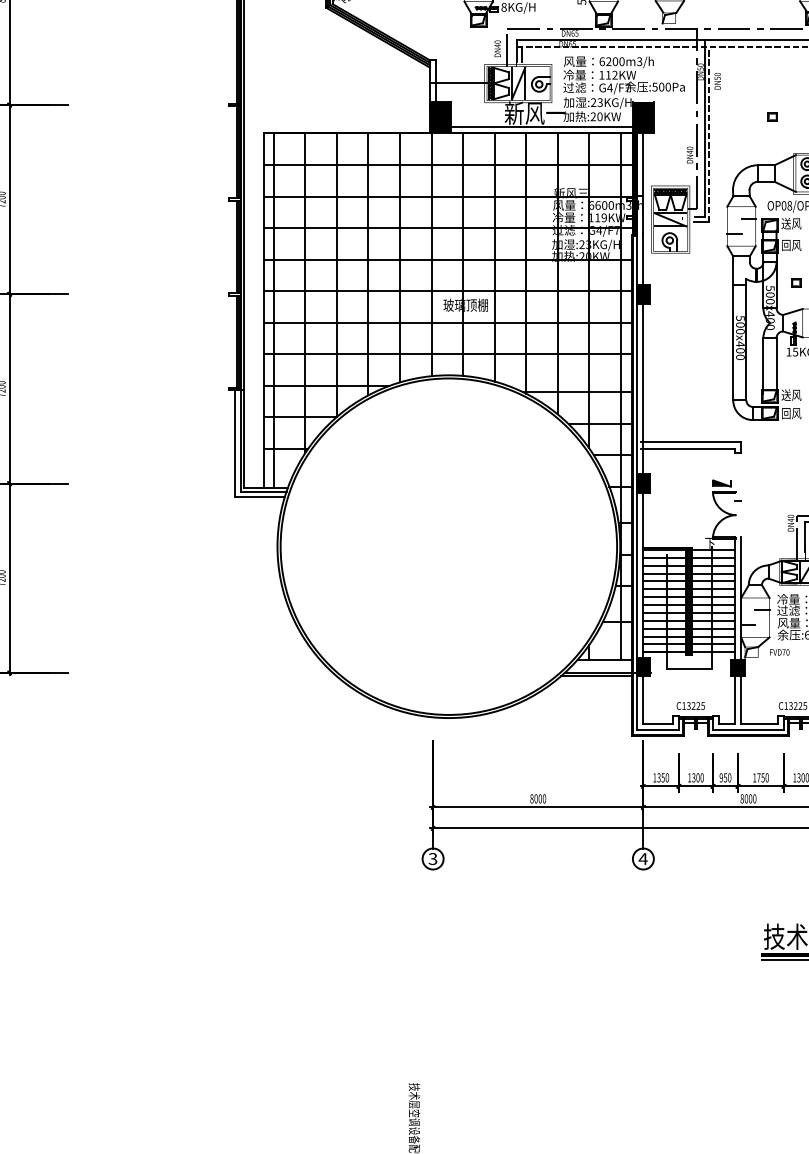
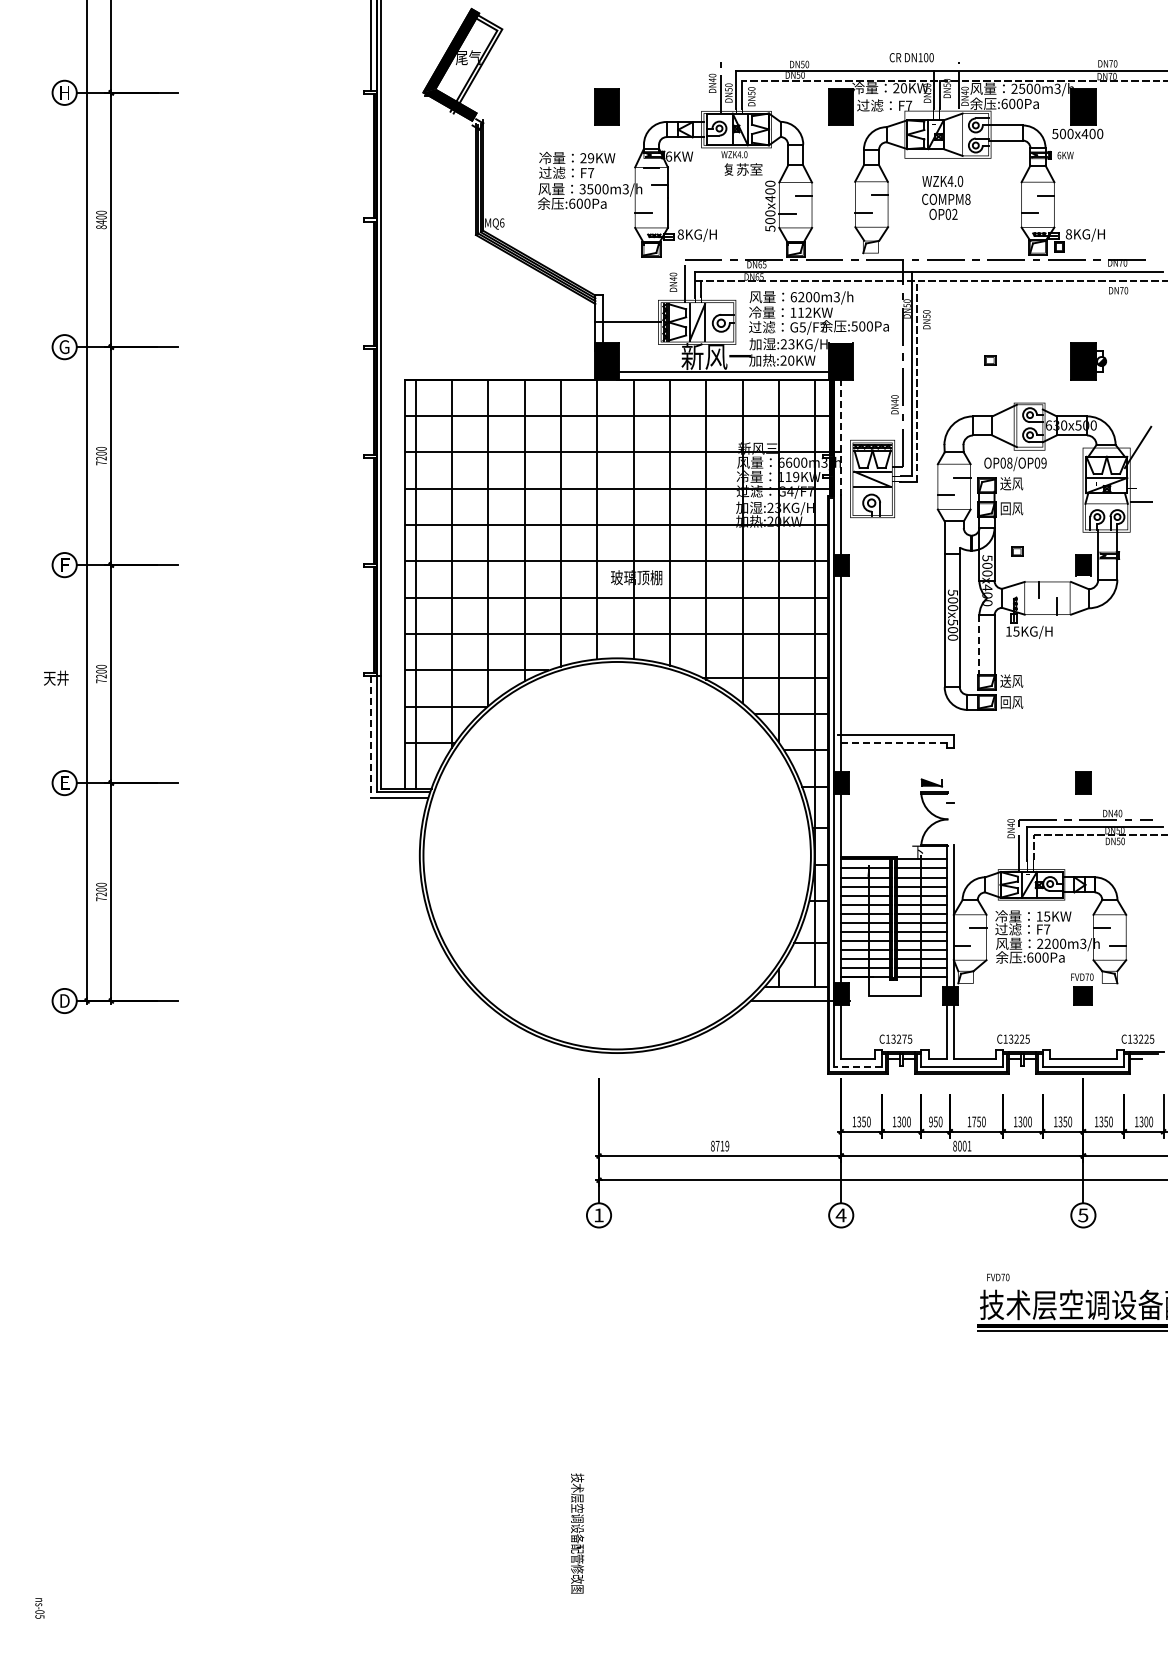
text: (609, 88) -> (802, 327), G4/F7 -> G5/F7
line: (642, 183) -> (840, 437), solid -> dashed
text: (740, 344) -> (952, 622), 500x400 -> 500x500
line: (763, 366) -> (979, 648), solid -> dashed
line: (235, 444) -> (371, 737), solid -> dashed
line: (687, 448) -> (891, 742), solid -> dashed
text: (779, 652) -> (998, 1277), moved
line: (595, 675) -> (786, 1004), removed
text: (698, 705) -> (904, 1038), C13225 -> C13275
line: (657, 729) -> (857, 1066), solid -> dashed
text: (540, 798) -> (722, 1145), 8000 -> 8719
text: (754, 798) -> (969, 1145), 8000 -> 8001
text: (432, 859) -> (598, 1215), 3 -> 1

